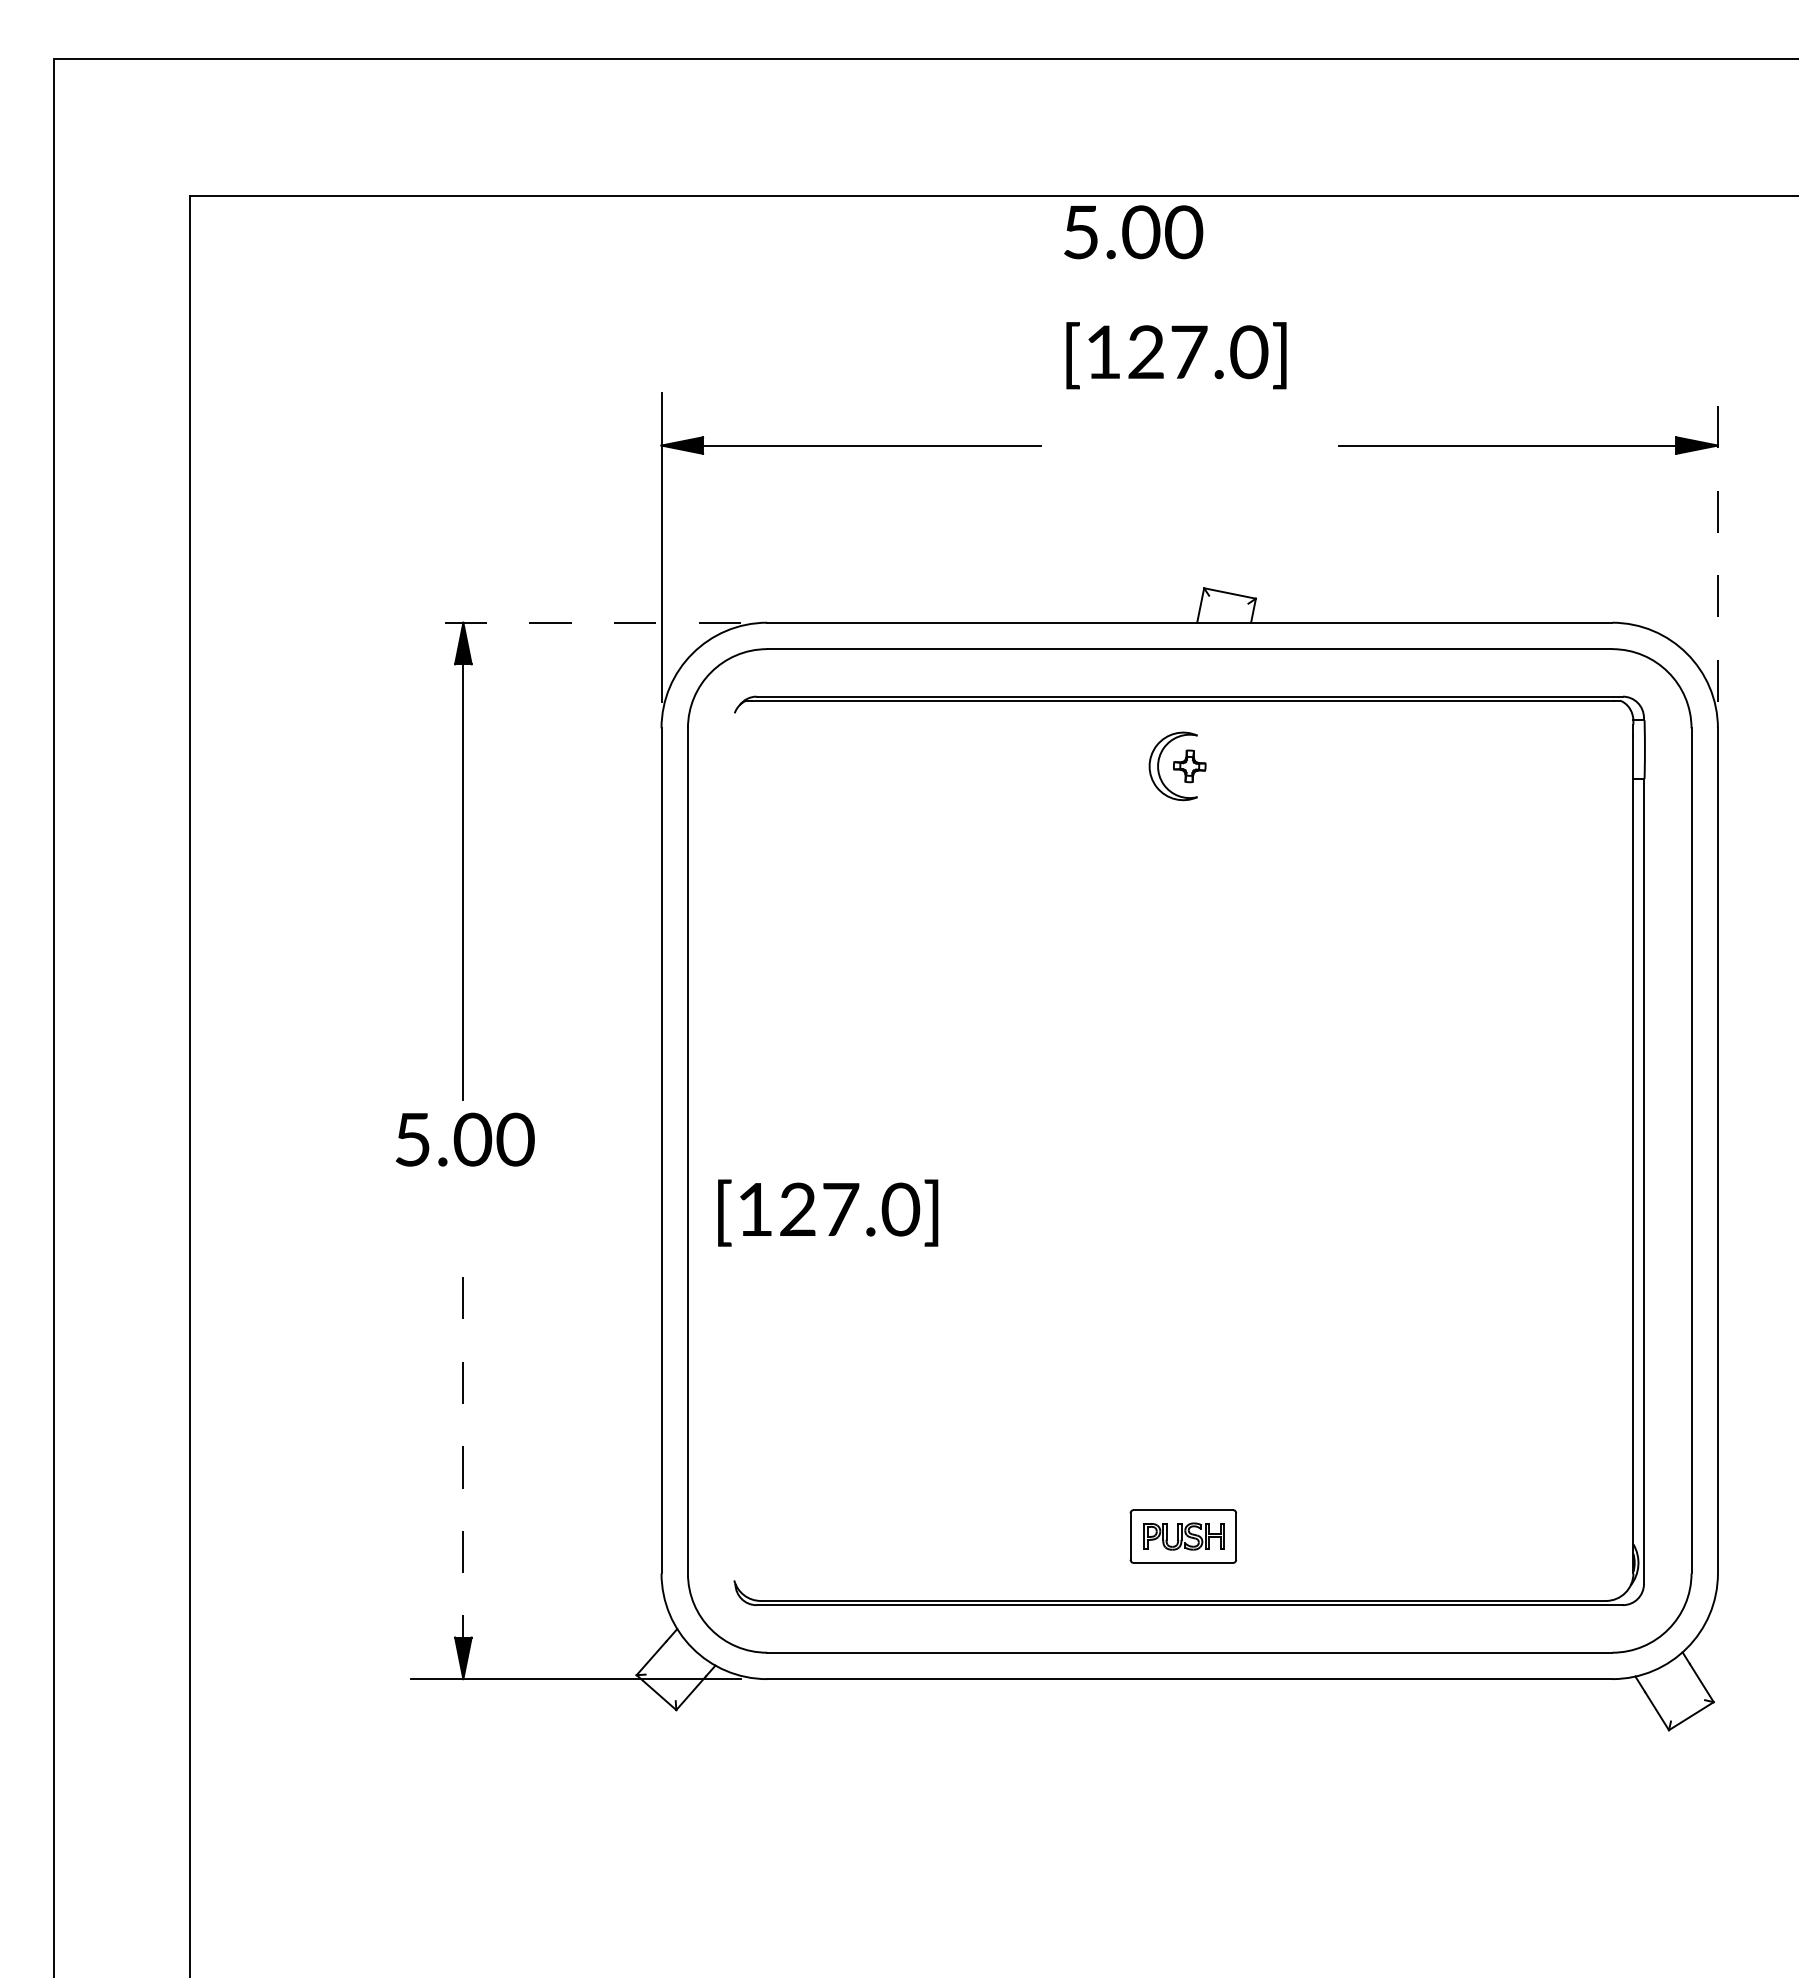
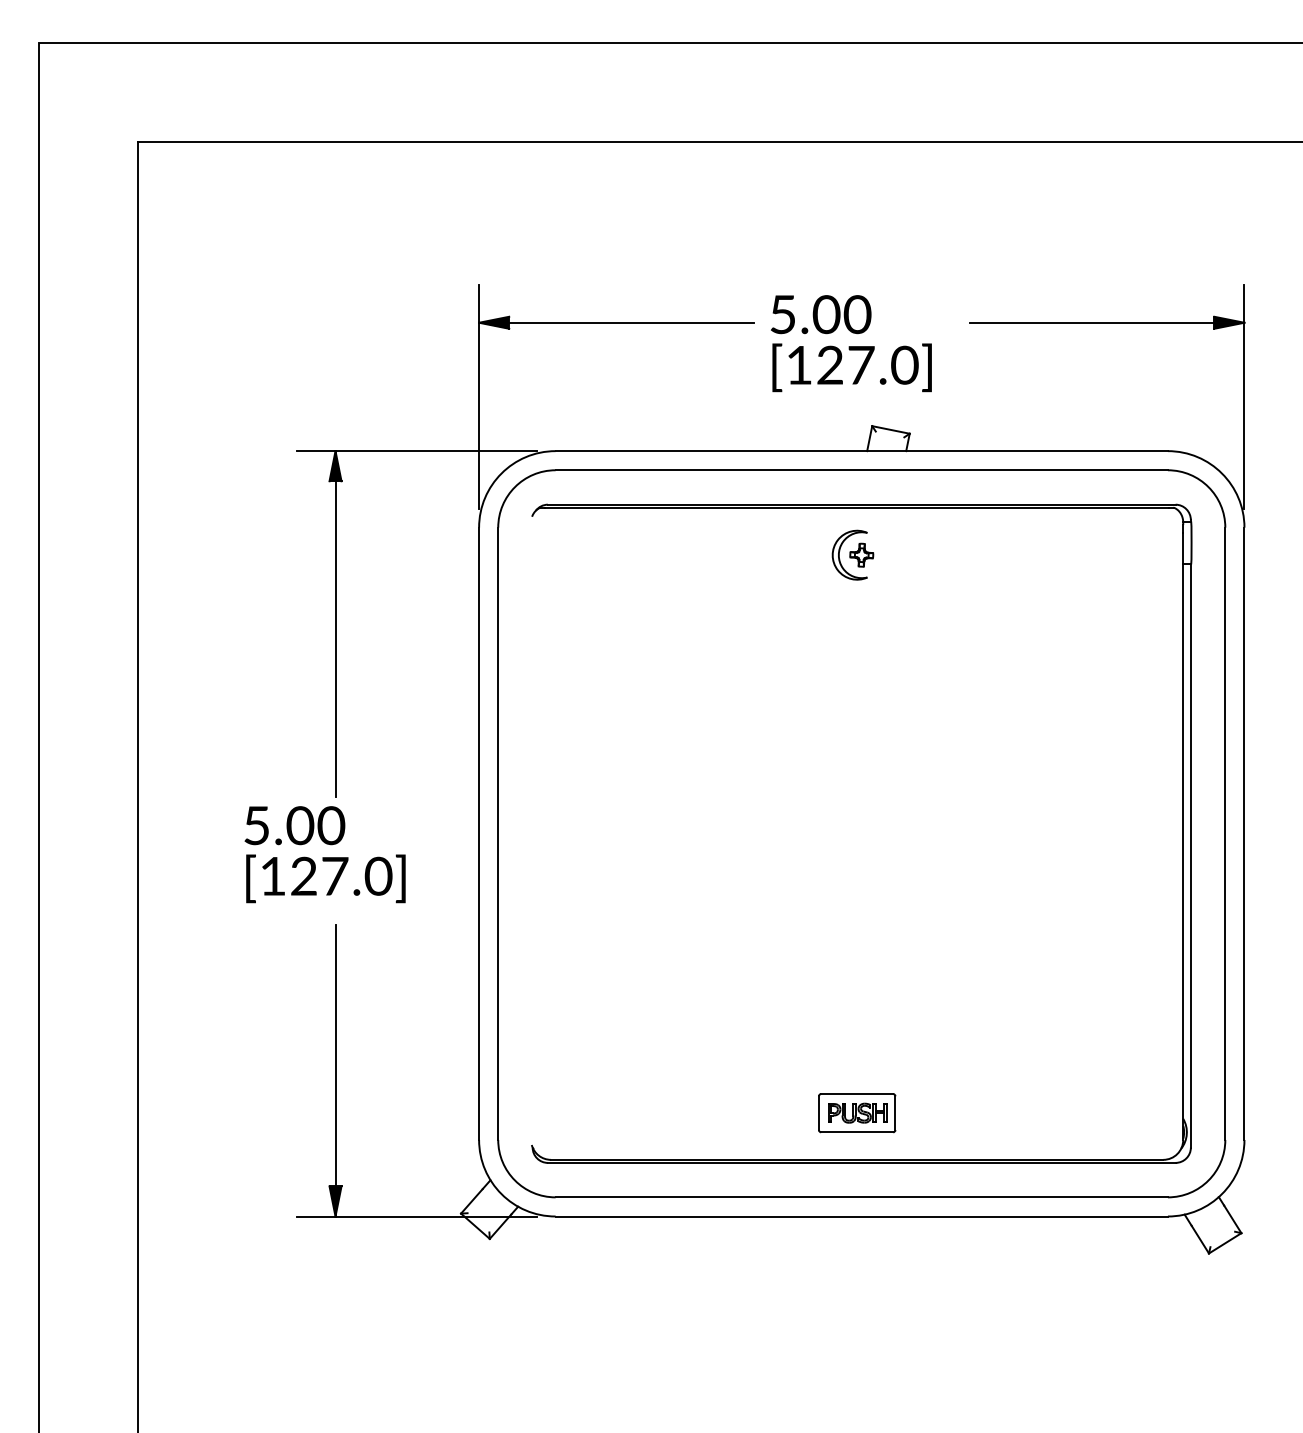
text: (1133, 232) -> (821, 314), moved
text: (1176, 355) -> (852, 367), moved
line: (1717, 547) -> (1244, 396), dashed -> solid
line: (575, 622) -> (416, 450), dashed -> solid
text: (465, 1139) -> (295, 825), moved
text: (828, 1212) -> (326, 878), moved
line: (463, 1457) -> (335, 1055), dashed -> solid

